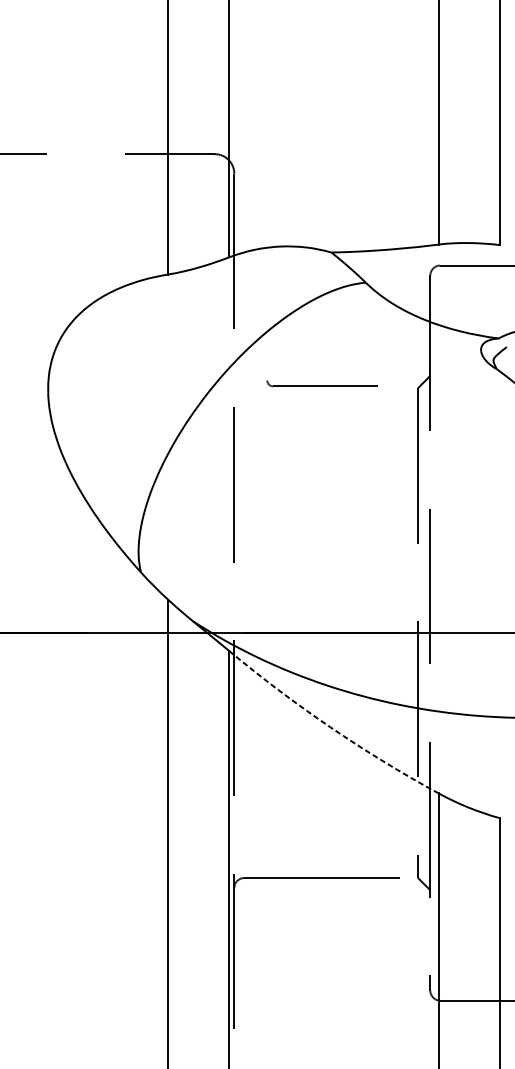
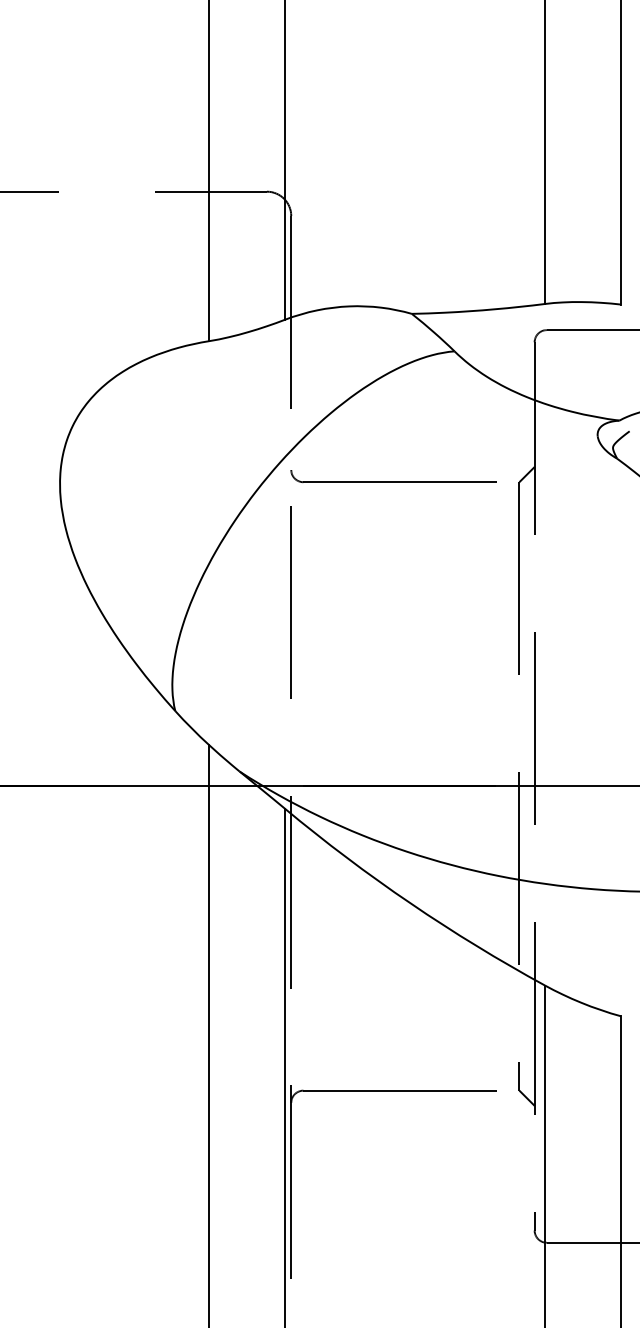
part: (316, 383) -> (393, 476), size x1.67
arc: (330, 727) -> (410, 903), dashed -> solid

